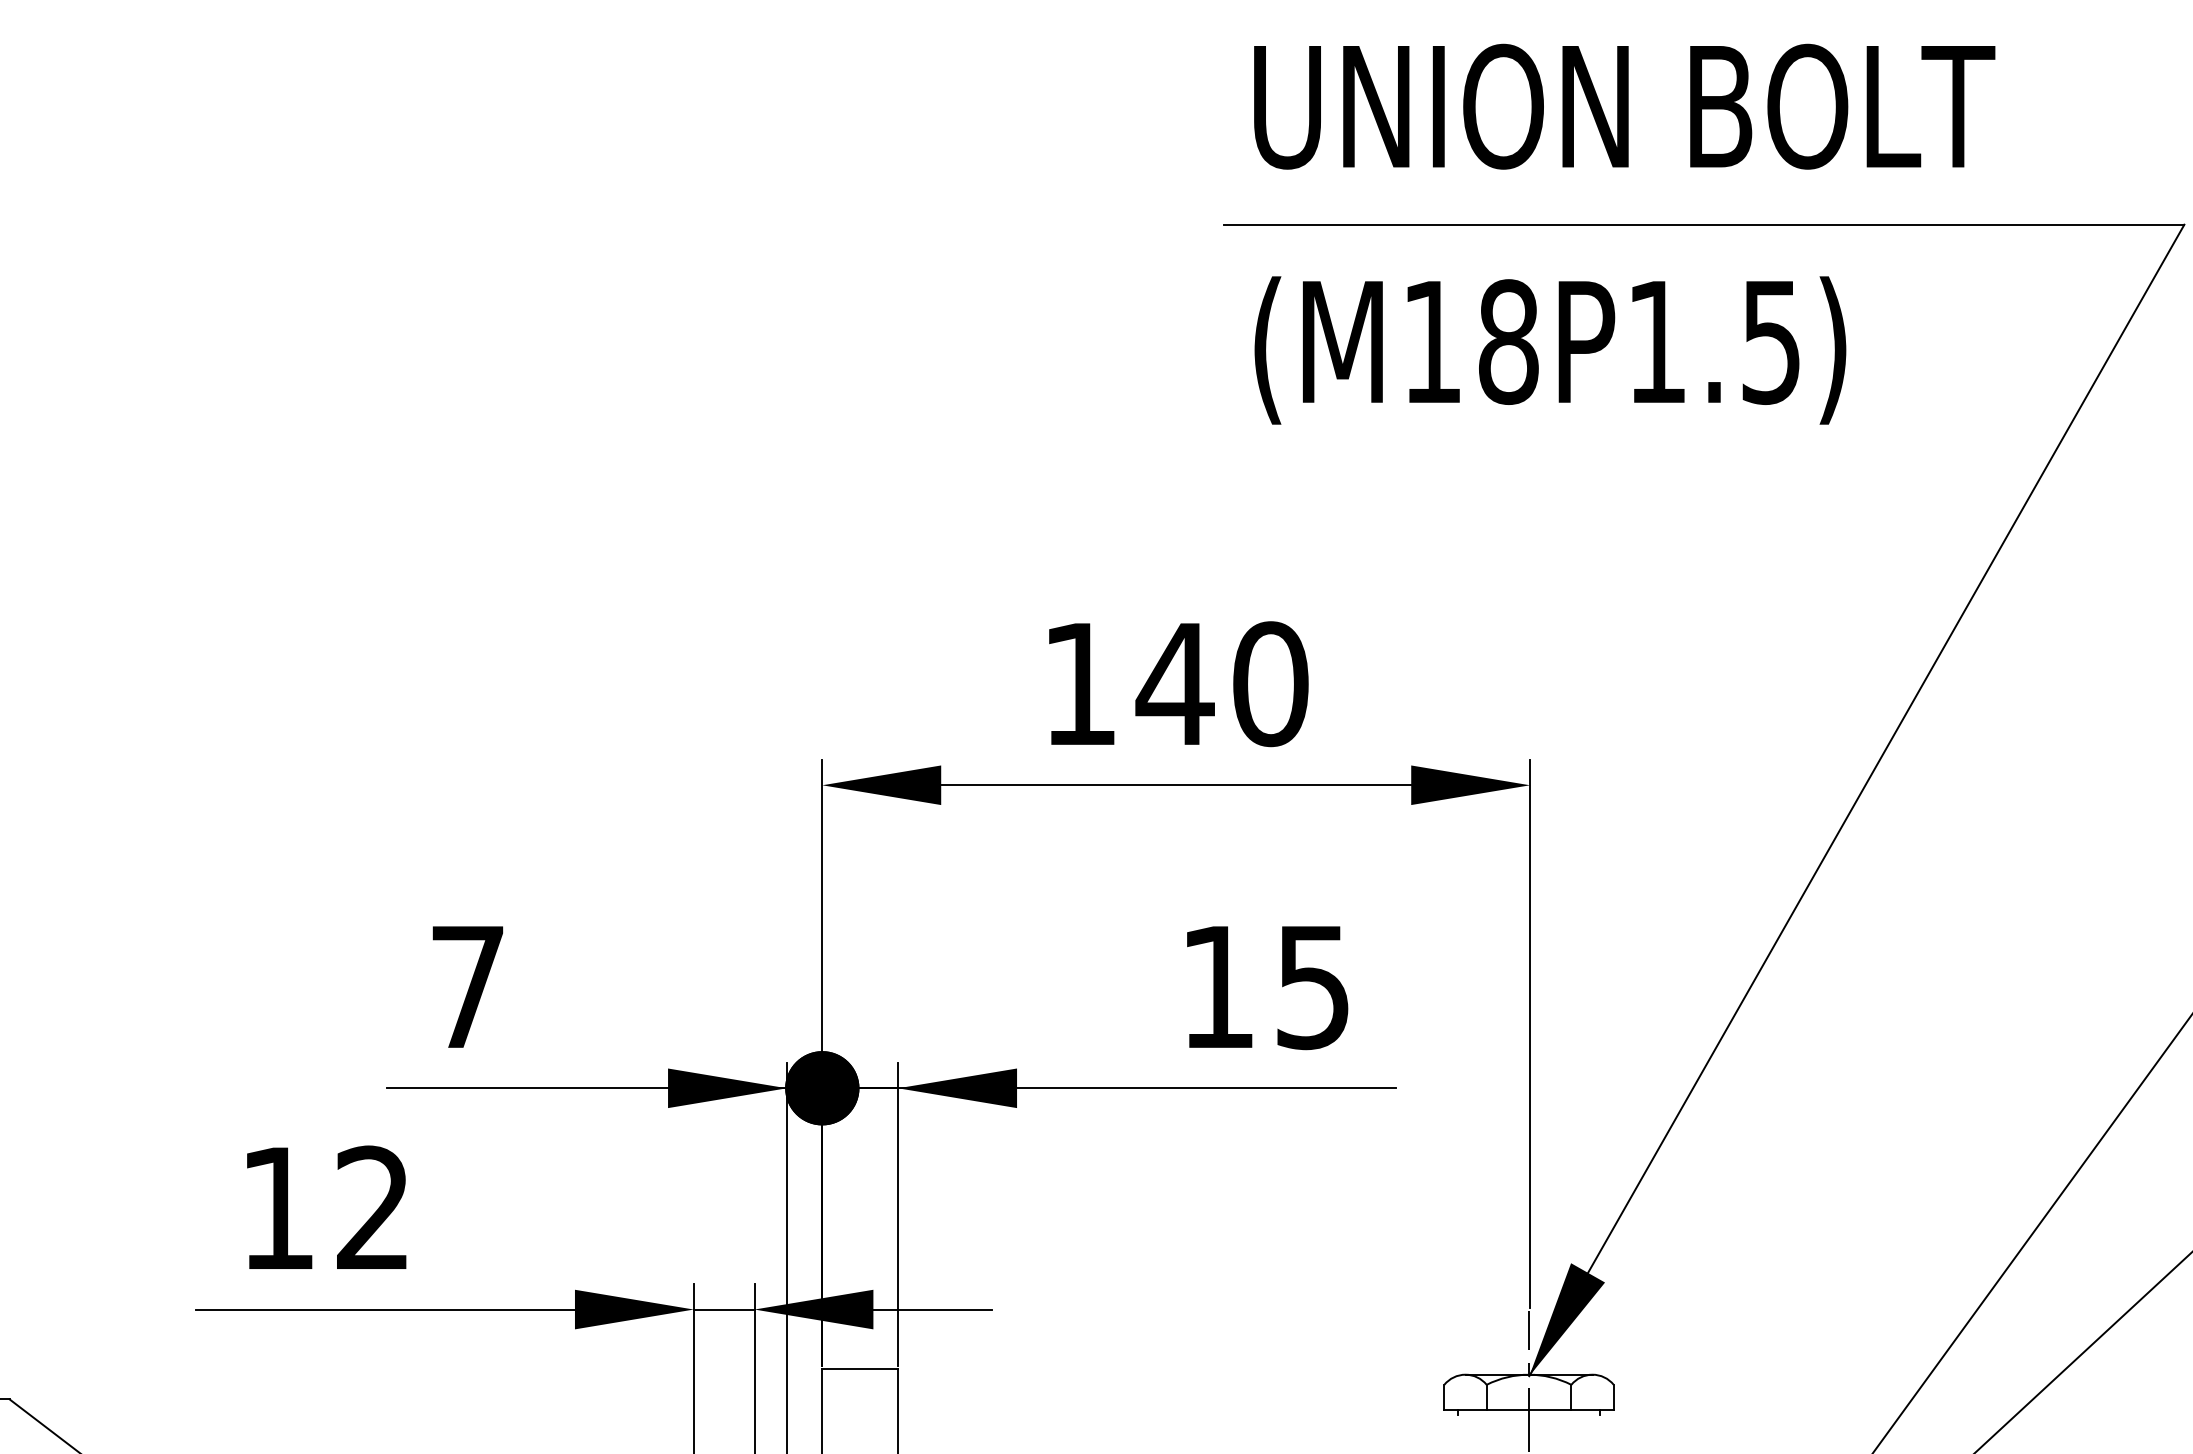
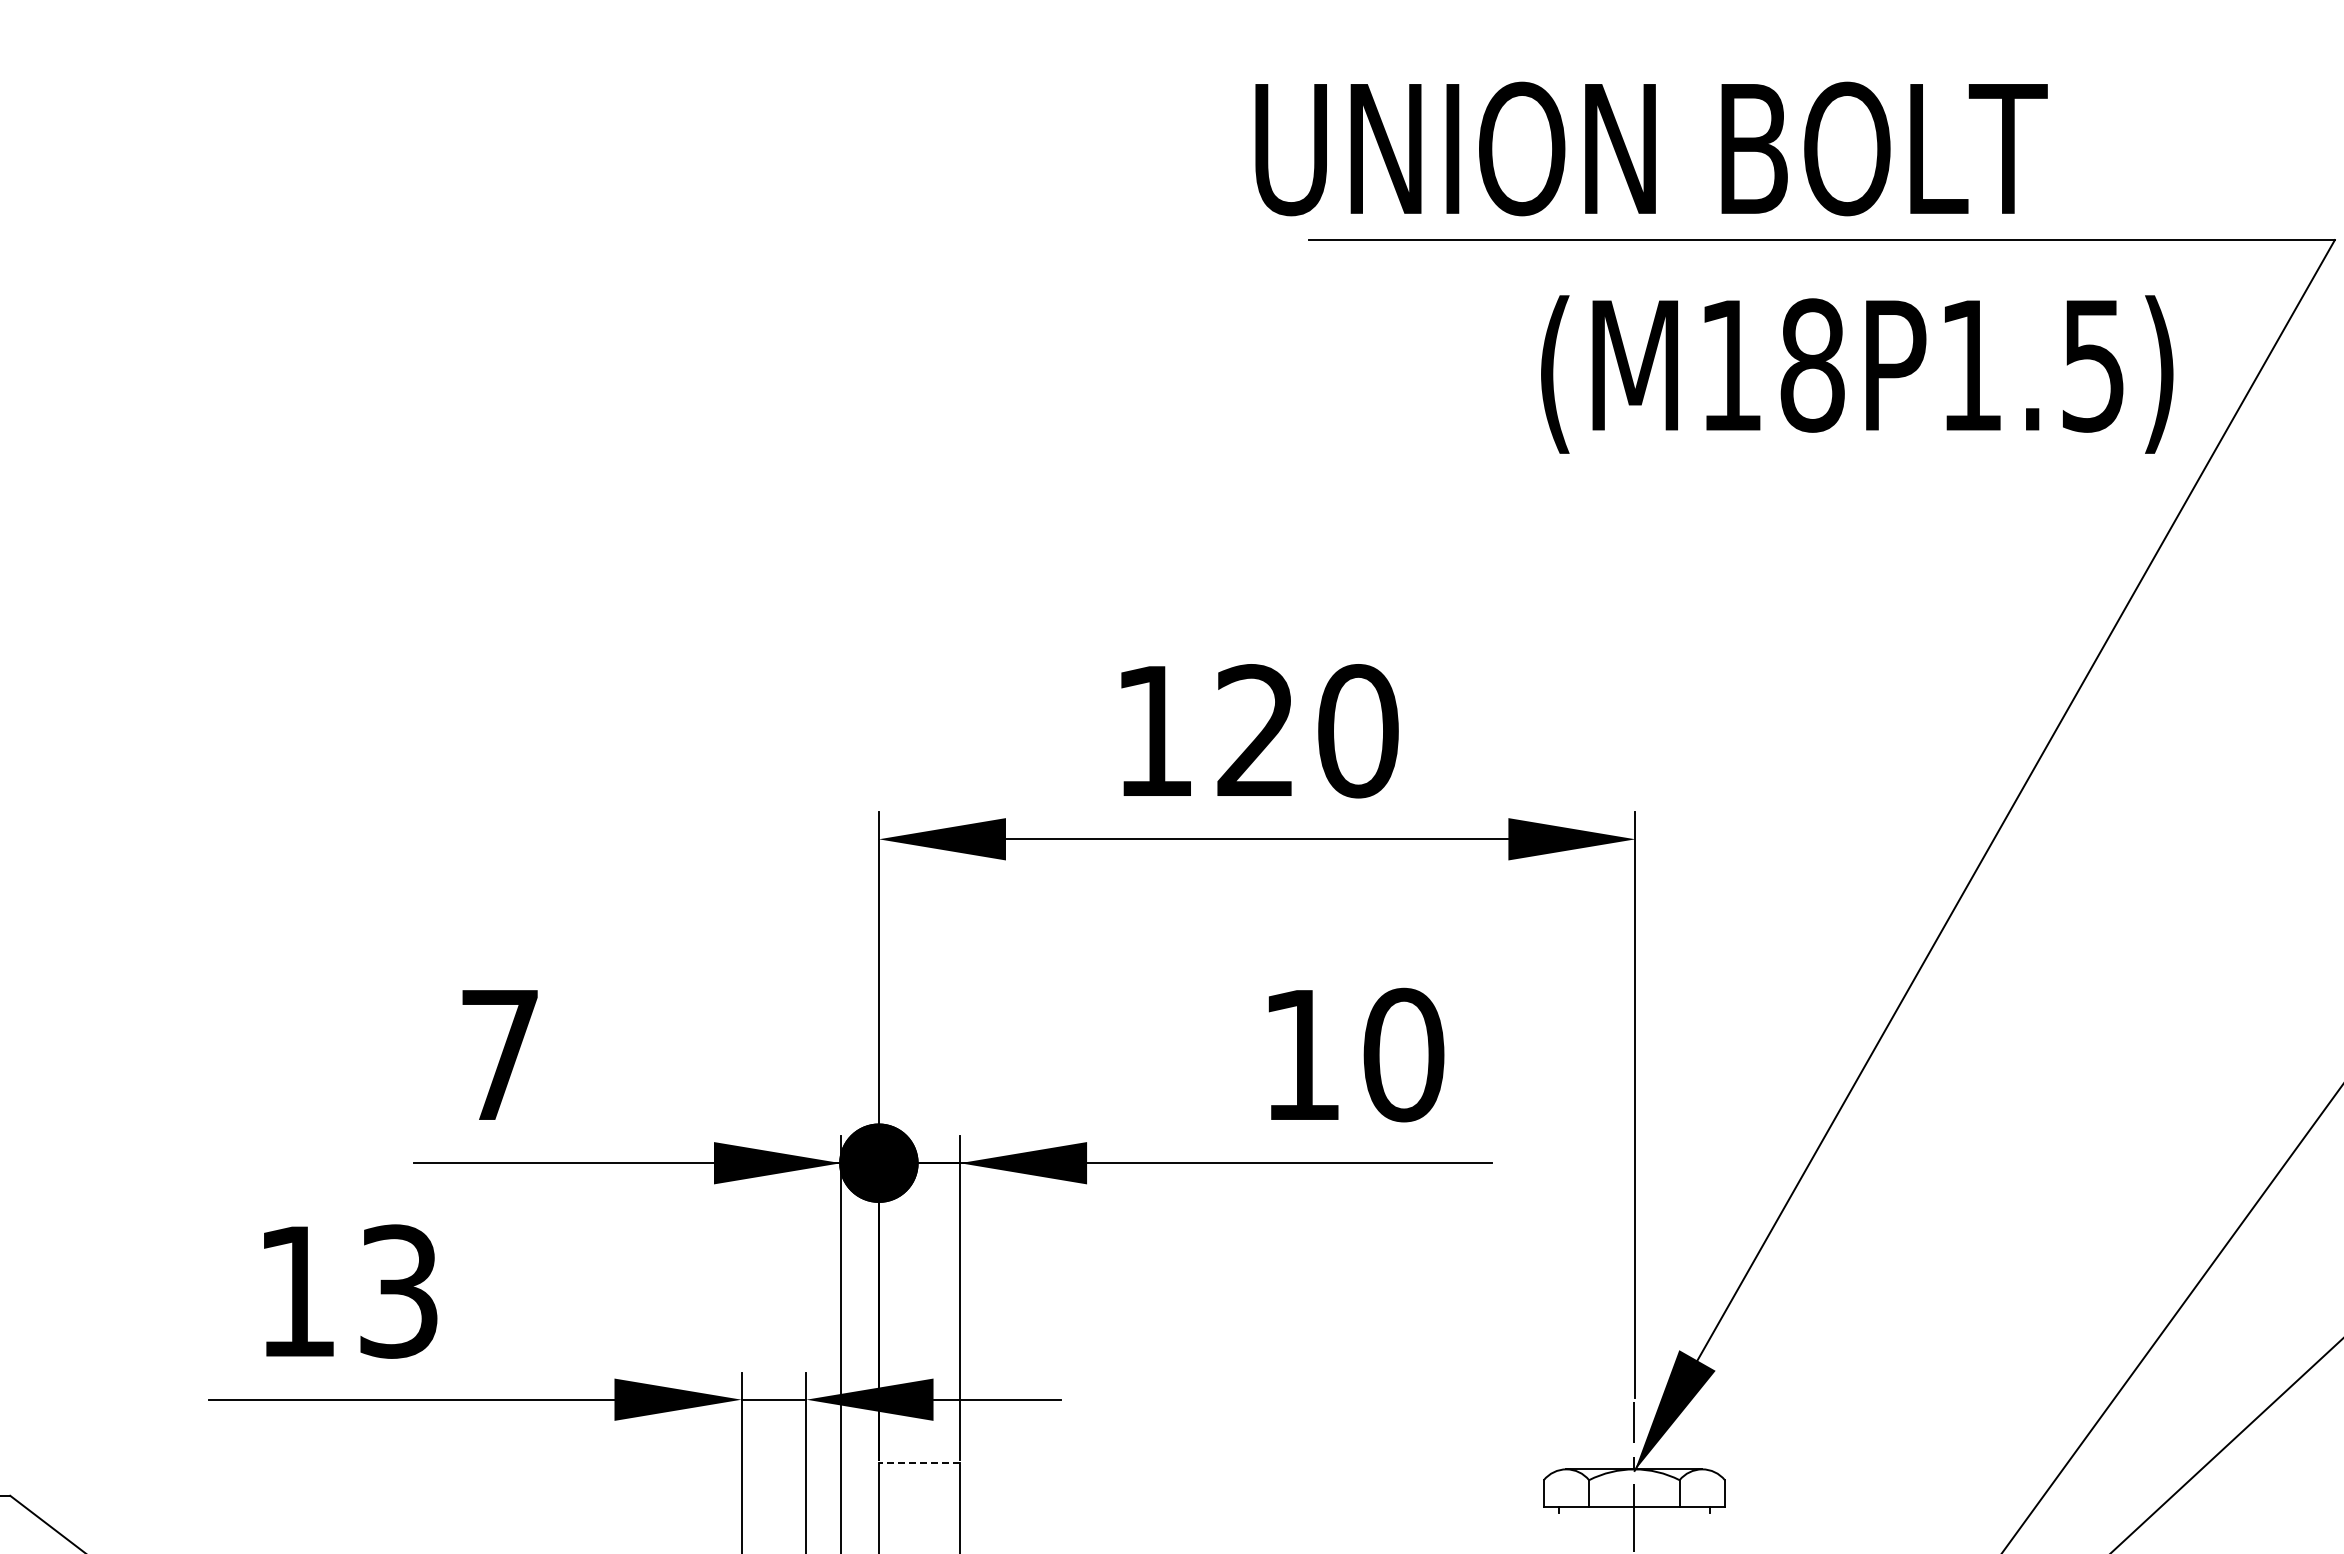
text: (1624, 106) -> (1651, 148), moved
text: (1550, 350) -> (1857, 374), moved
text: (1174, 682) -> (1255, 729), 140 -> 120
text: (1313, 986) -> (1403, 1054), 15 -> 10
text: (372, 1208) -> (398, 1291), 12 -> 13
line: (860, 1369) -> (919, 1463), solid -> dashed

